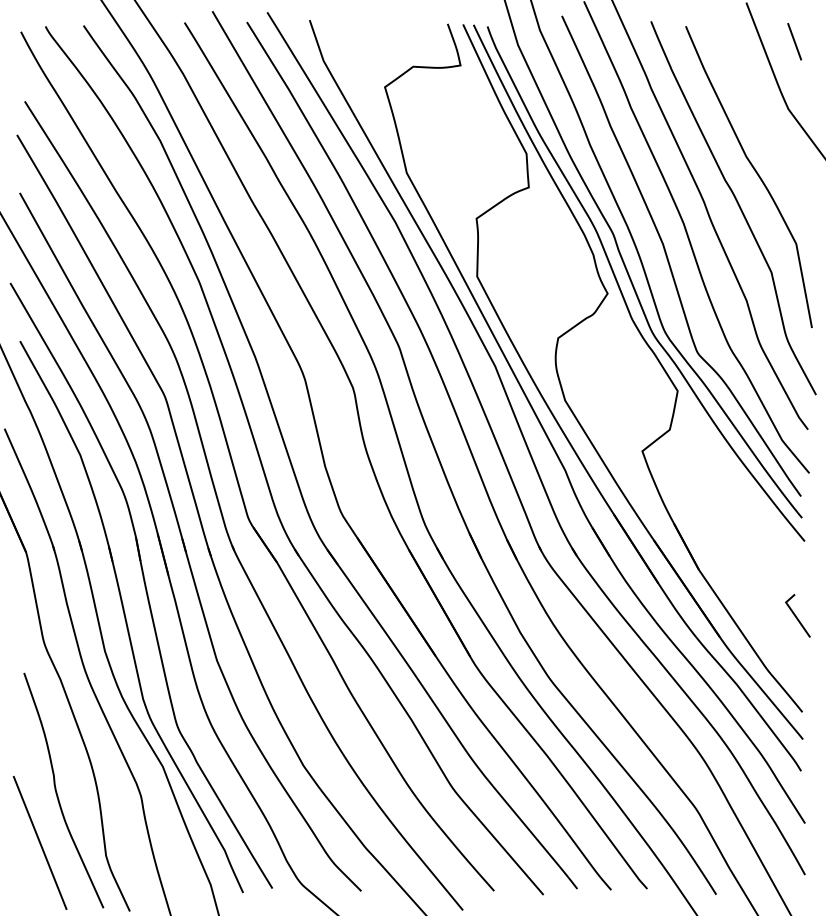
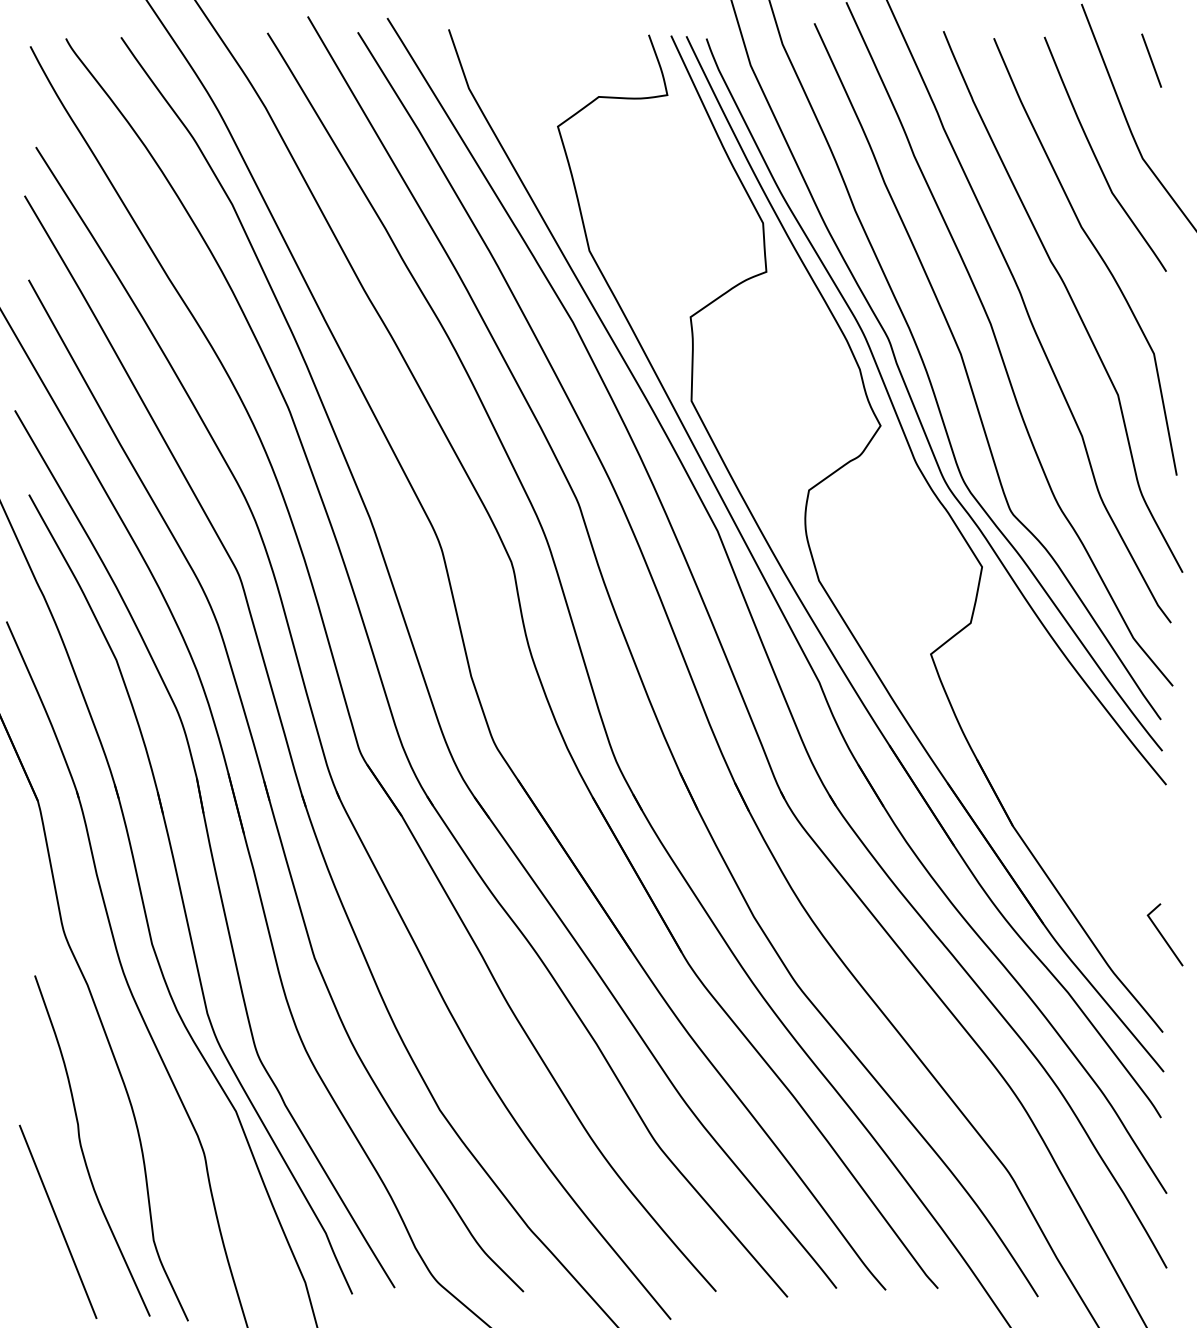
curve: (757, 108) -> (1097, 157), added
curve: (796, 615) -> (1163, 934), moved

